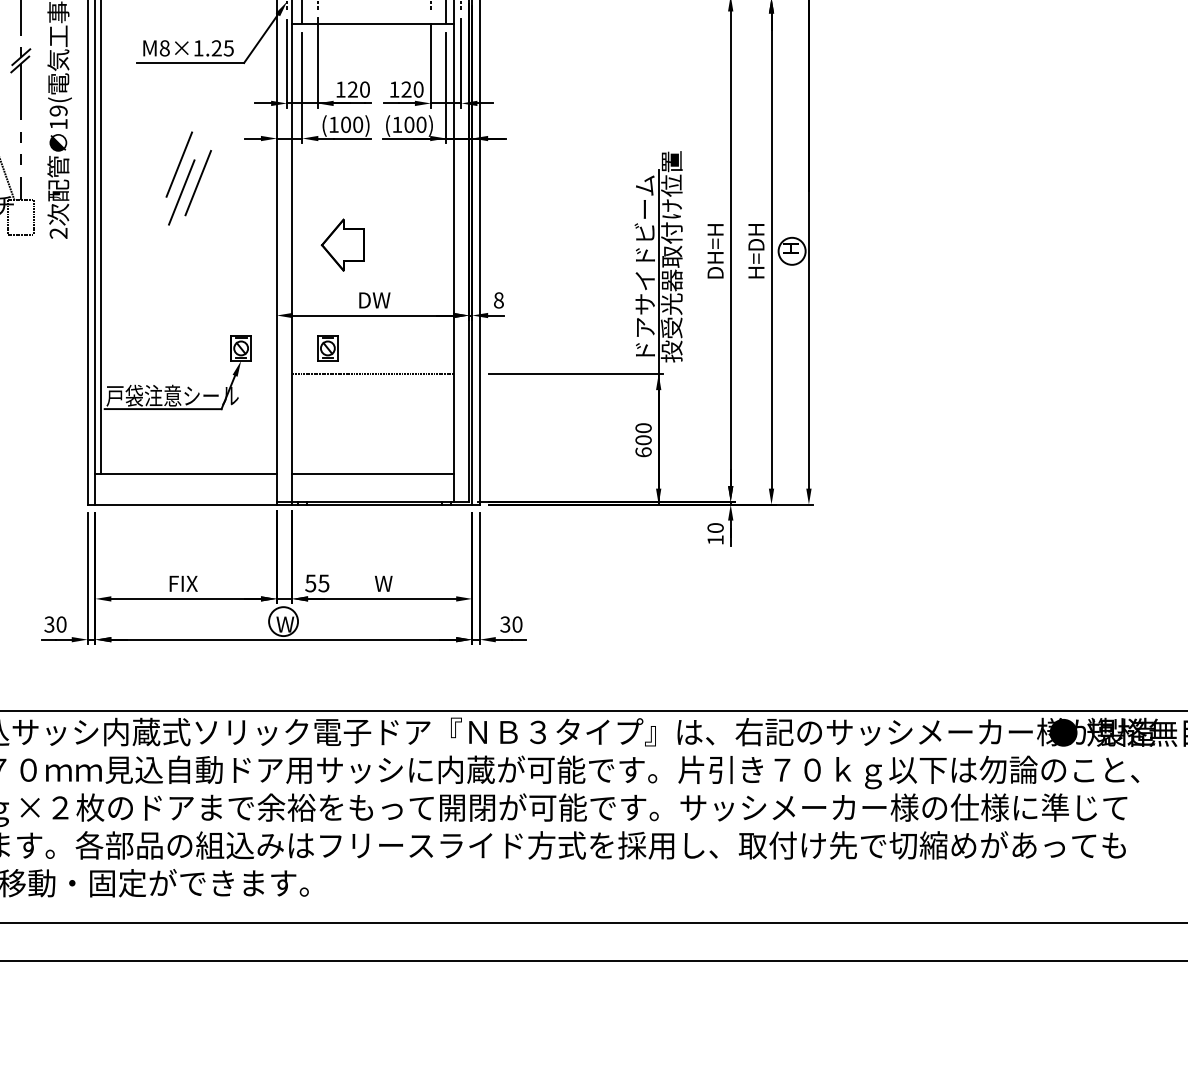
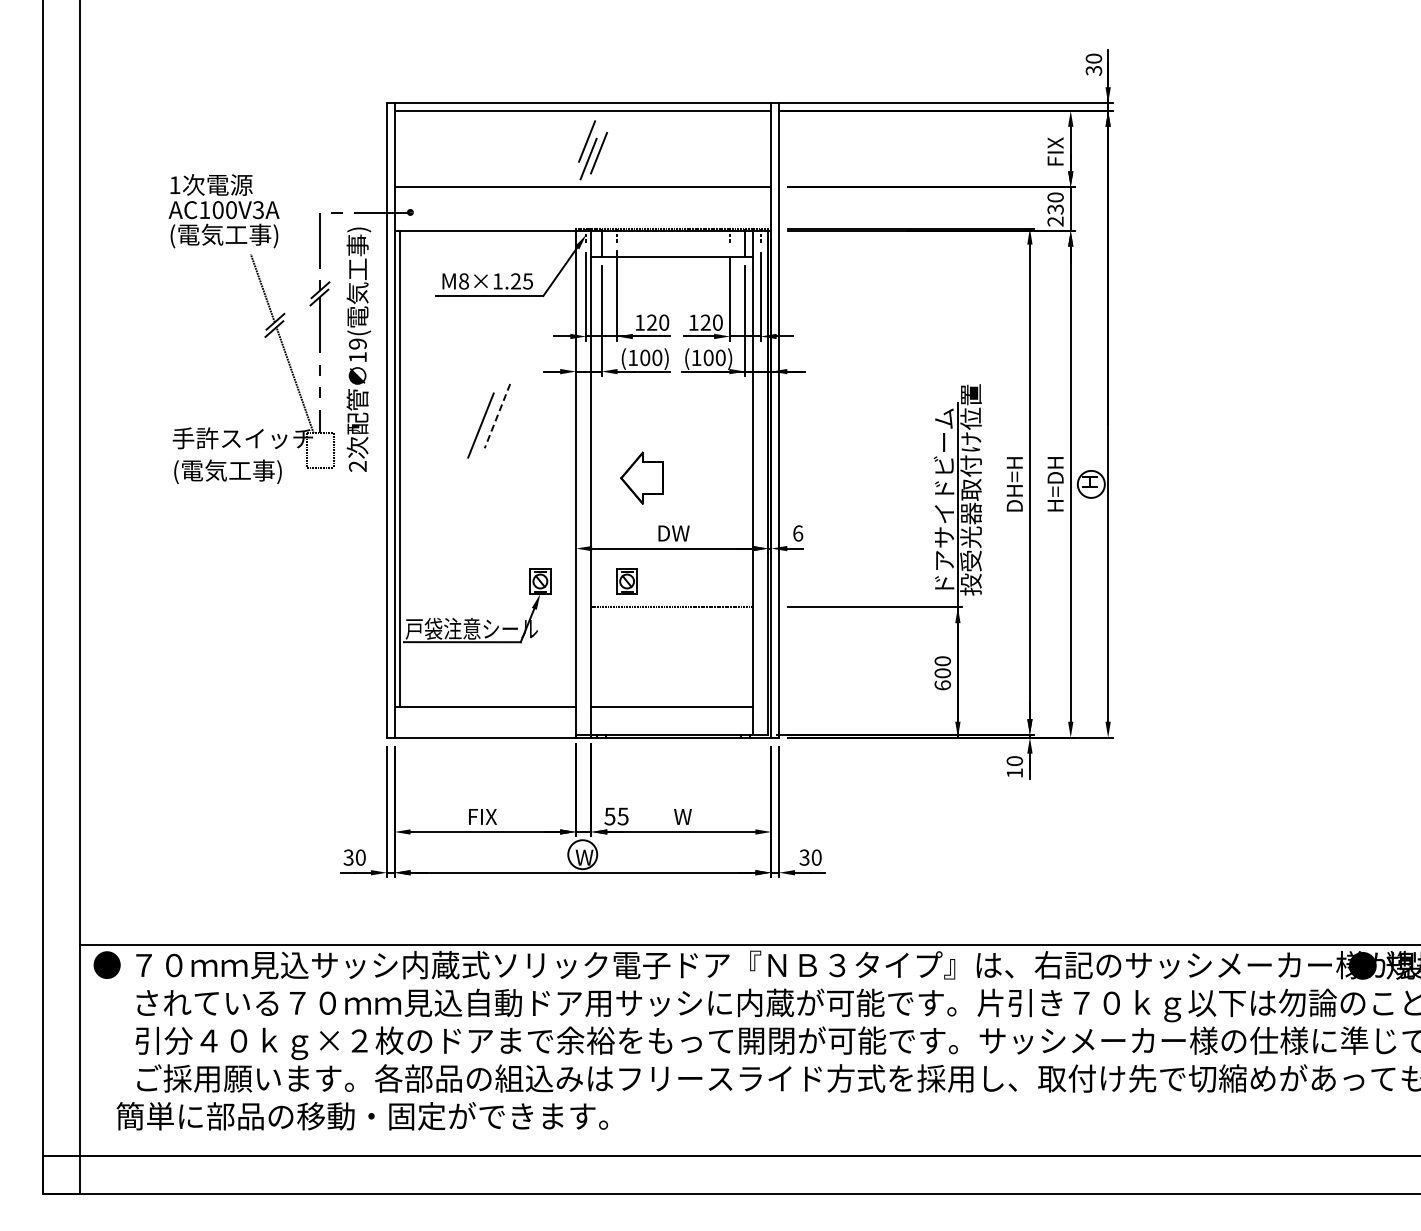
line: (179, 164) -> (478, 397), removed
line: (198, 183) -> (497, 416), solid -> dashed
text: (499, 300) -> (798, 533), 8 -> 6

